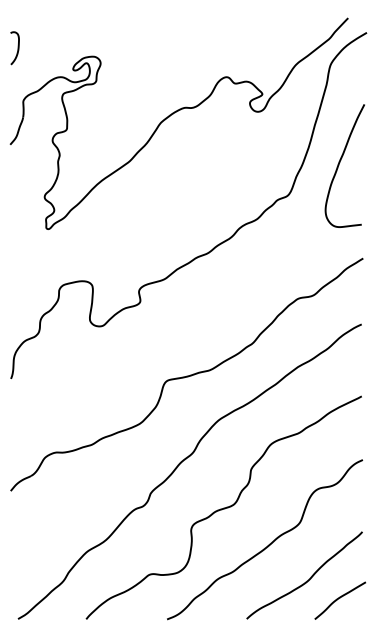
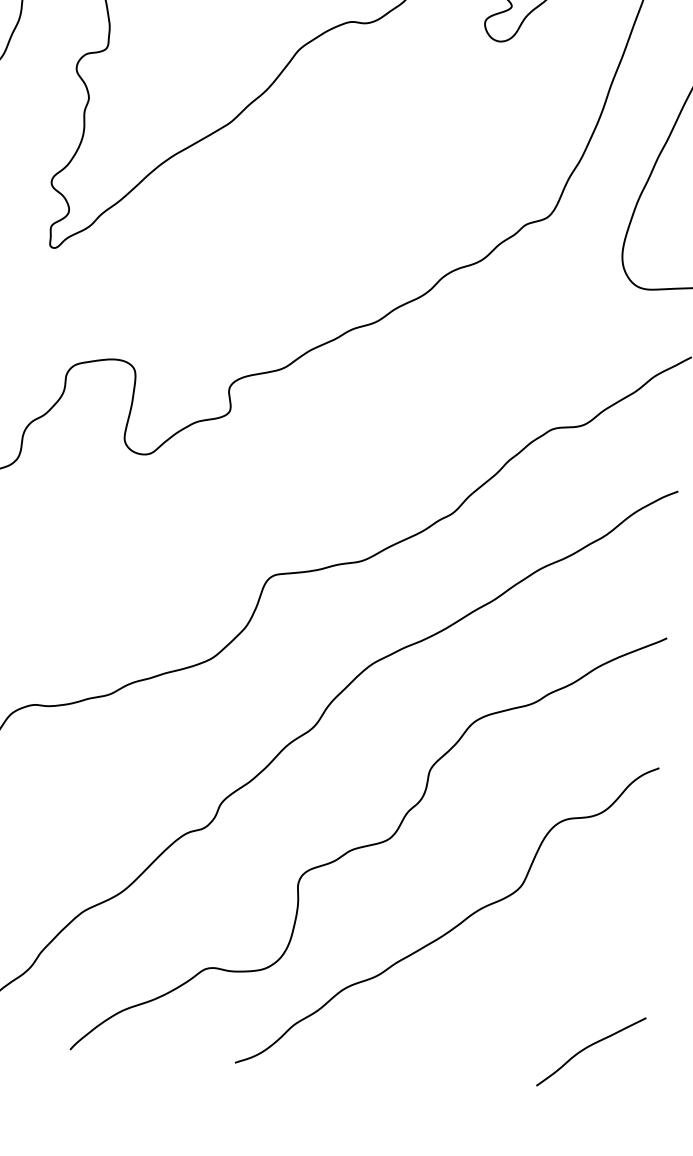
curve: (308, 579) -> (529, 1003), removed

